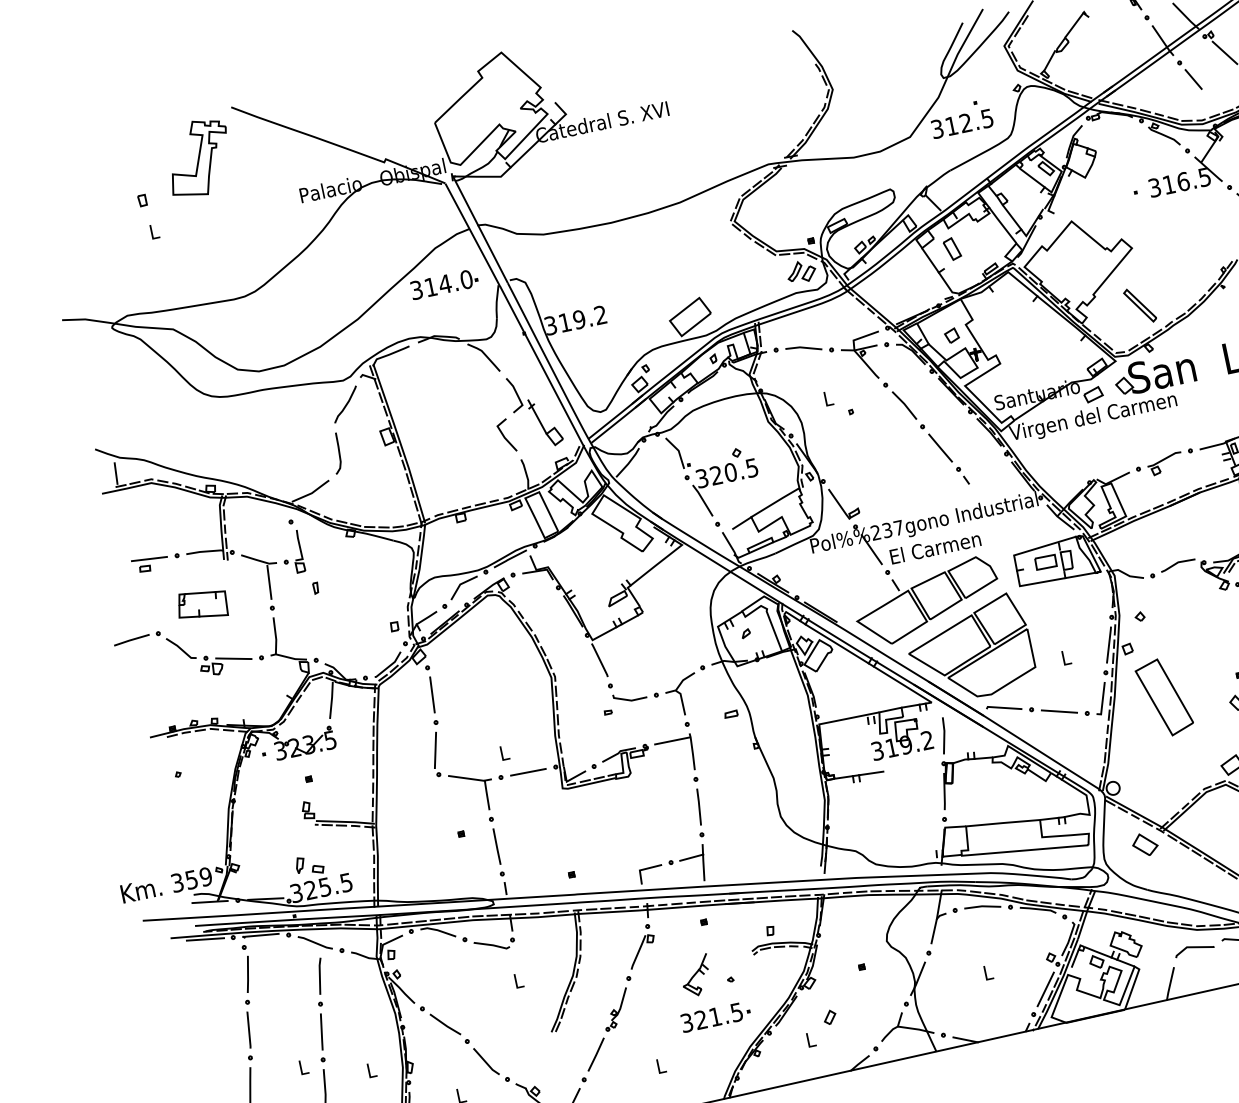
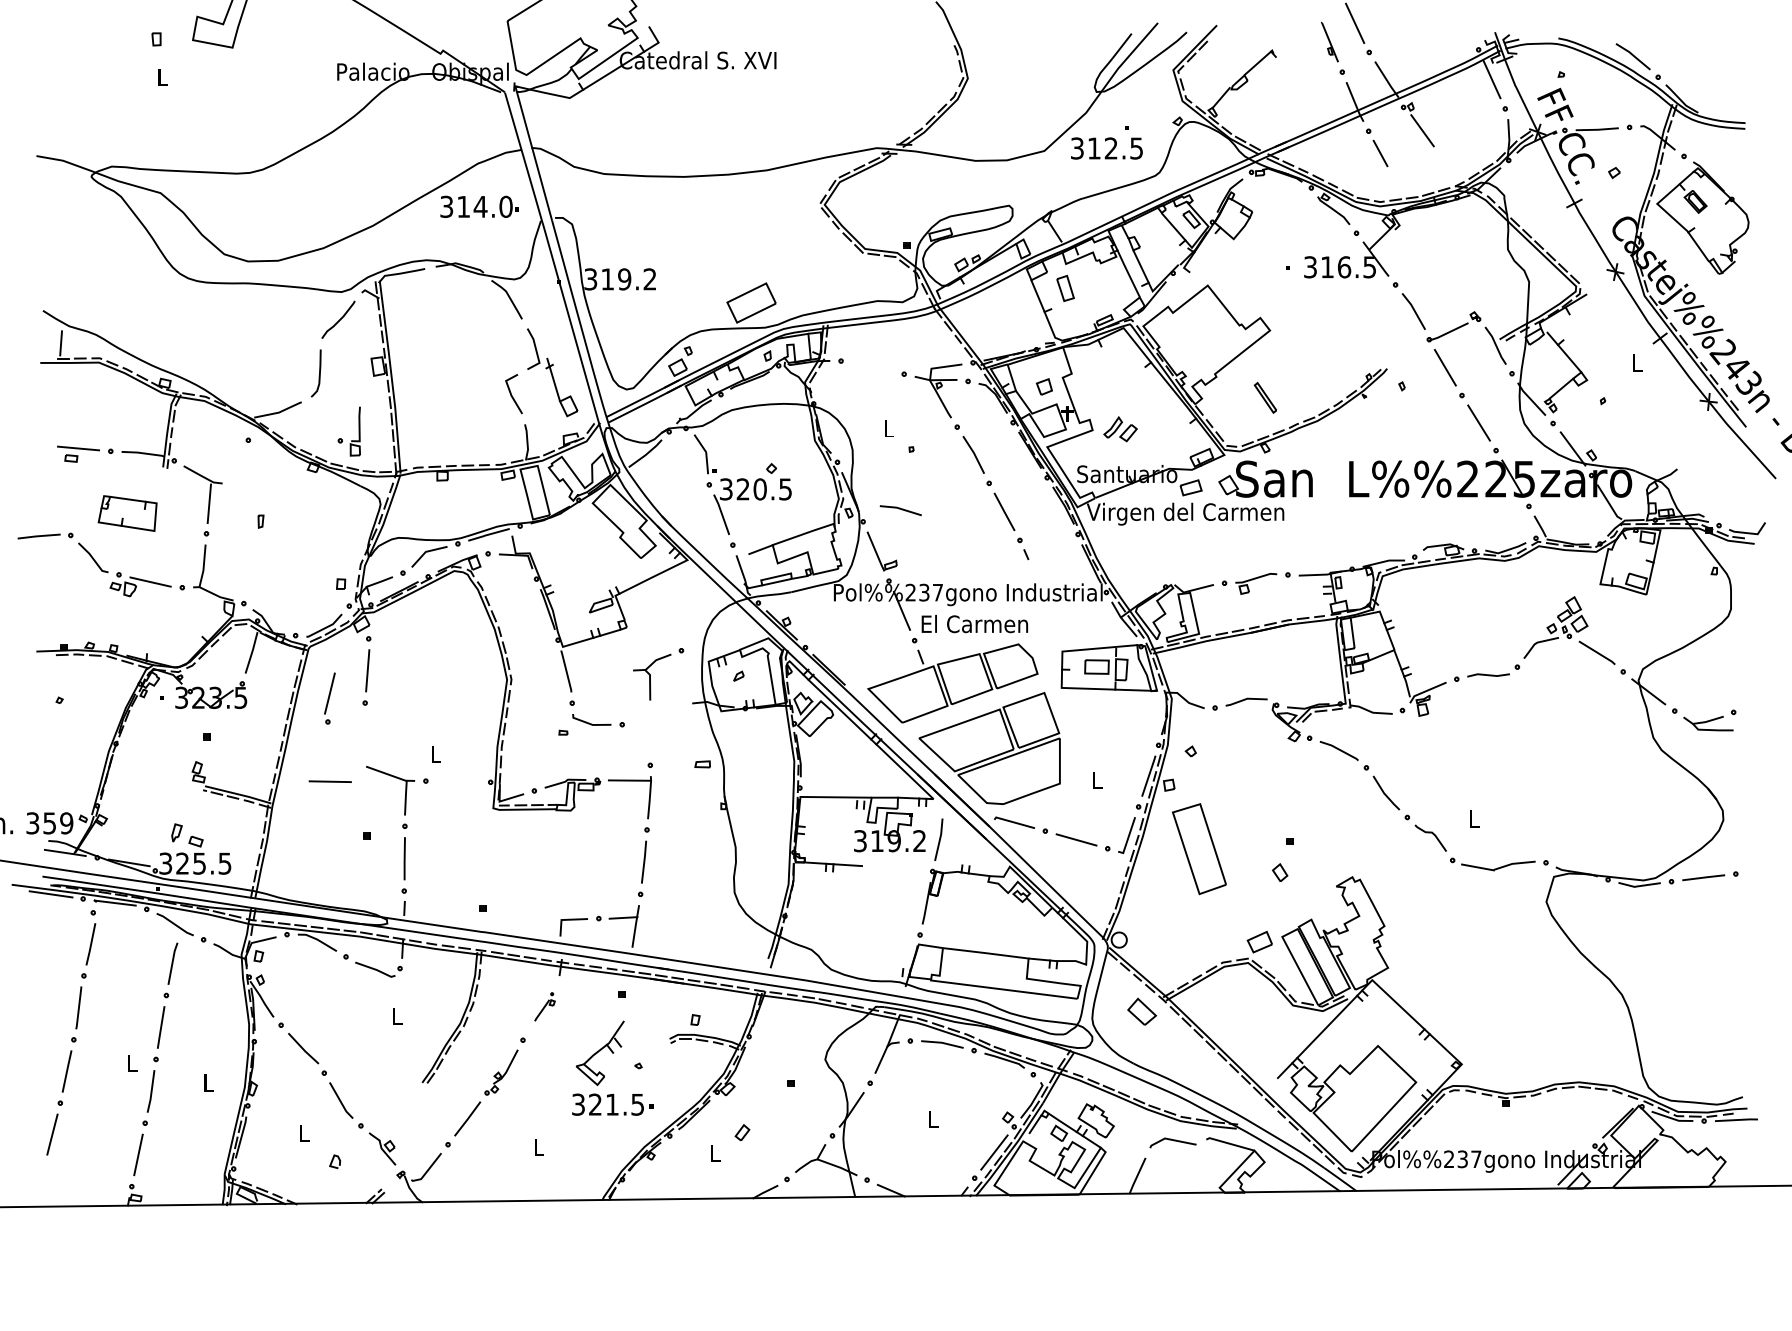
part: (801, 272) -> (1120, 429), moved
part: (1140, 305) -> (1265, 397), size x0.7
line: (803, 348) -> (900, 509), moved
part: (295, 559) -> (351, 440), moved
part: (680, 693) -> (650, 674), moved
part: (436, 754) -> (329, 698), moved
line: (527, 772) -> (329, 781), moved
part: (640, 946) -> (544, 1006), size x0.6
part: (695, 975) -> (599, 1052), size x1.4

